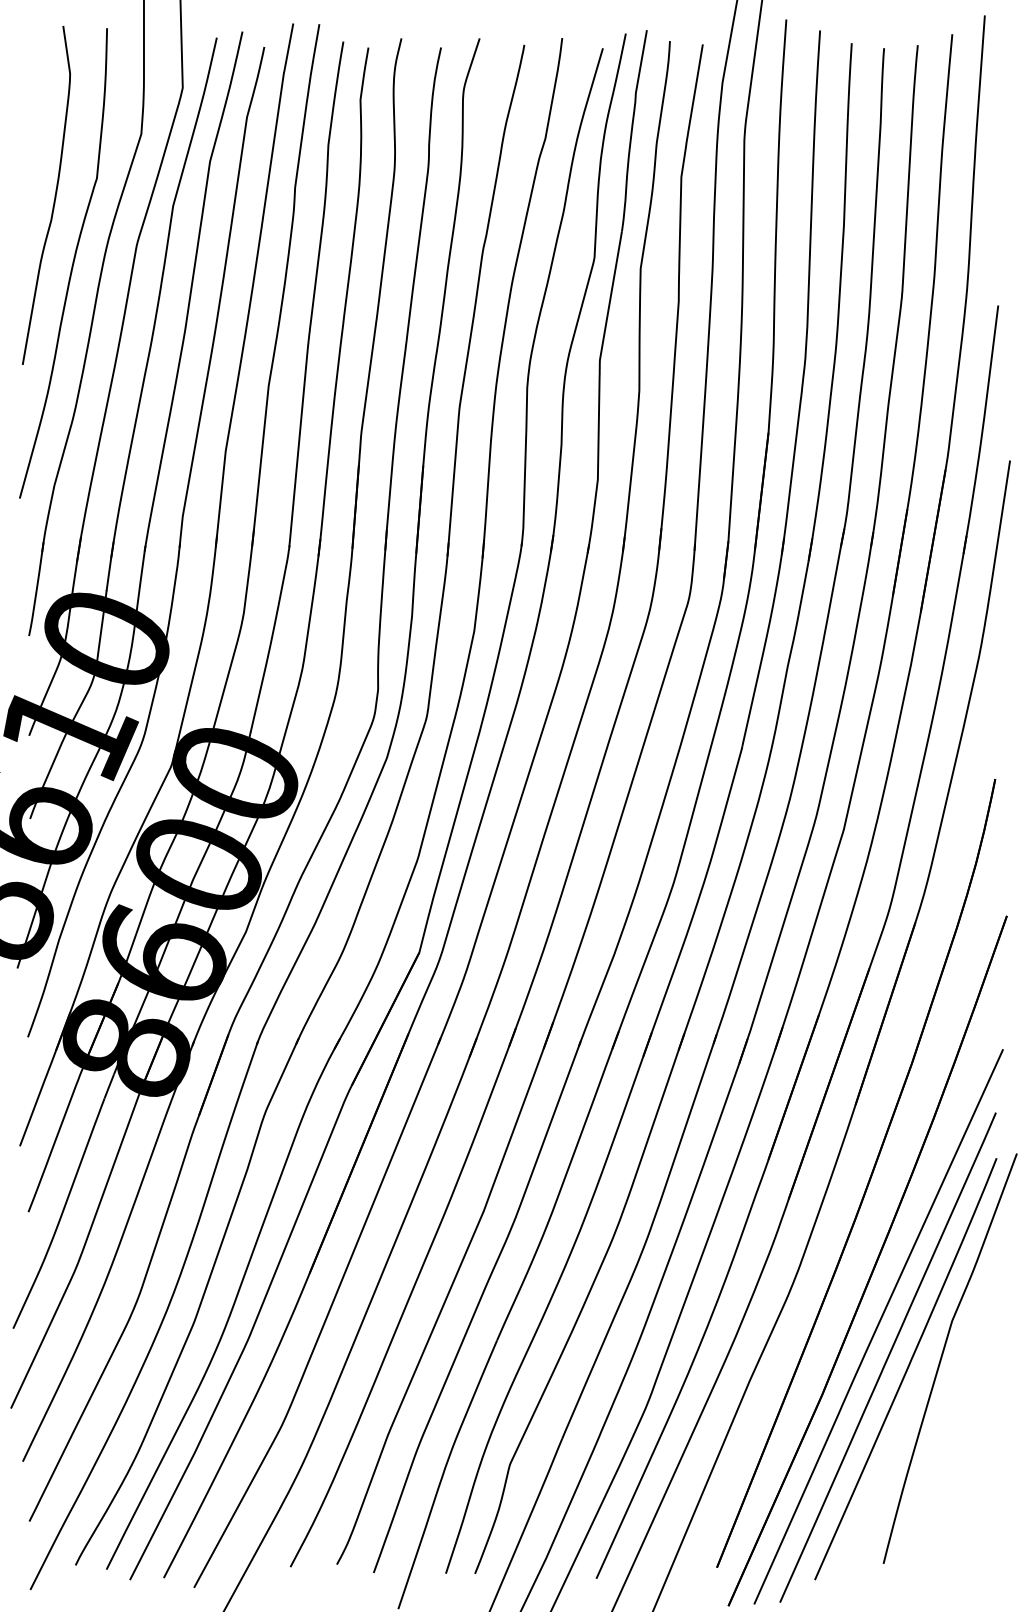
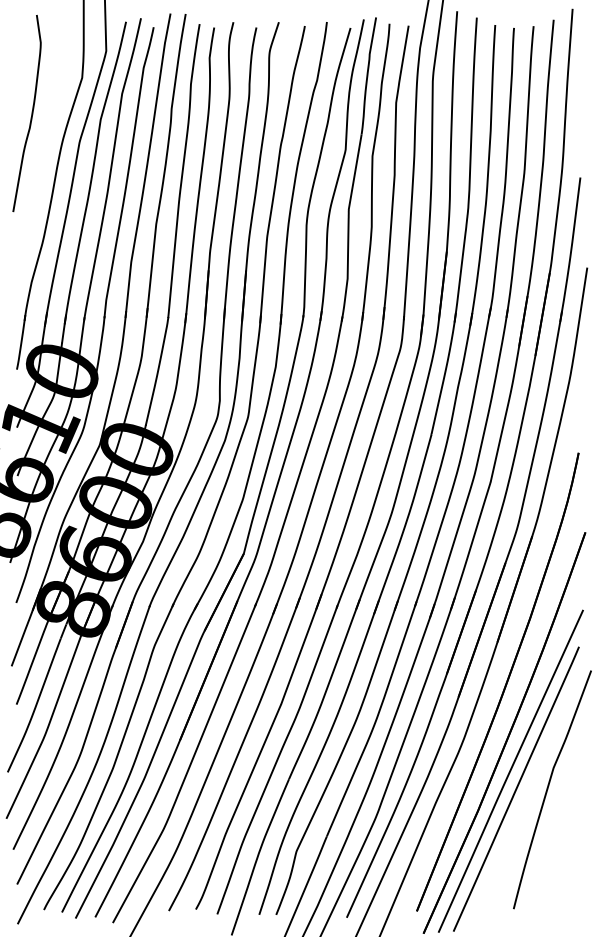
curve: (71, 262) -> (41, 152), removed
curve: (905, 1368) -> (526, 795), removed

